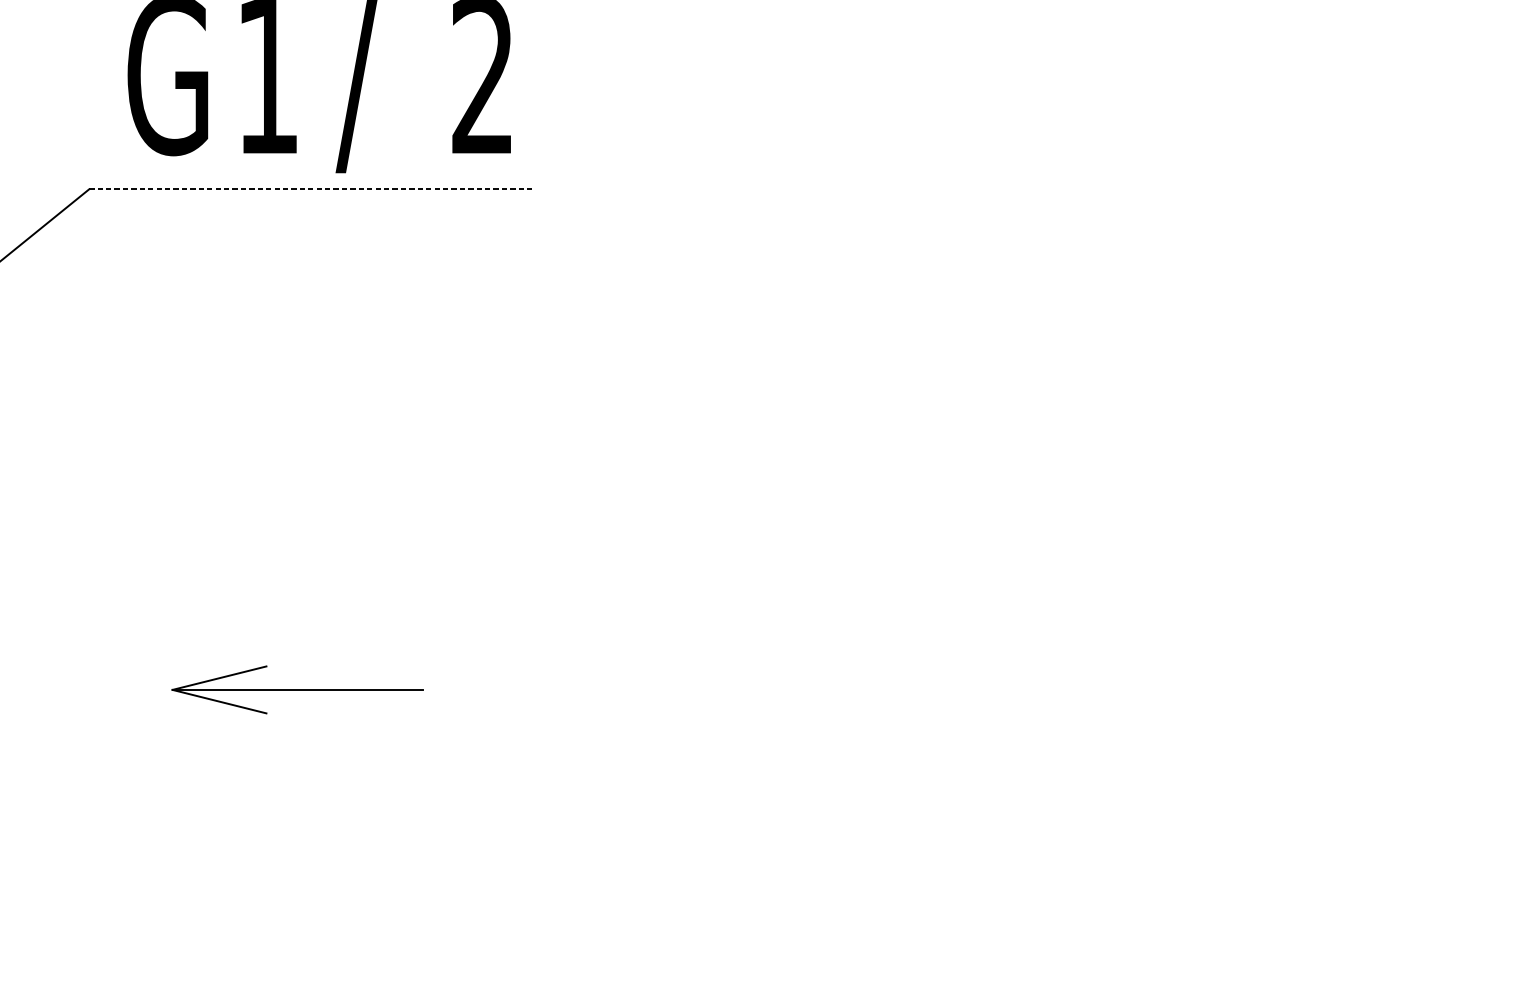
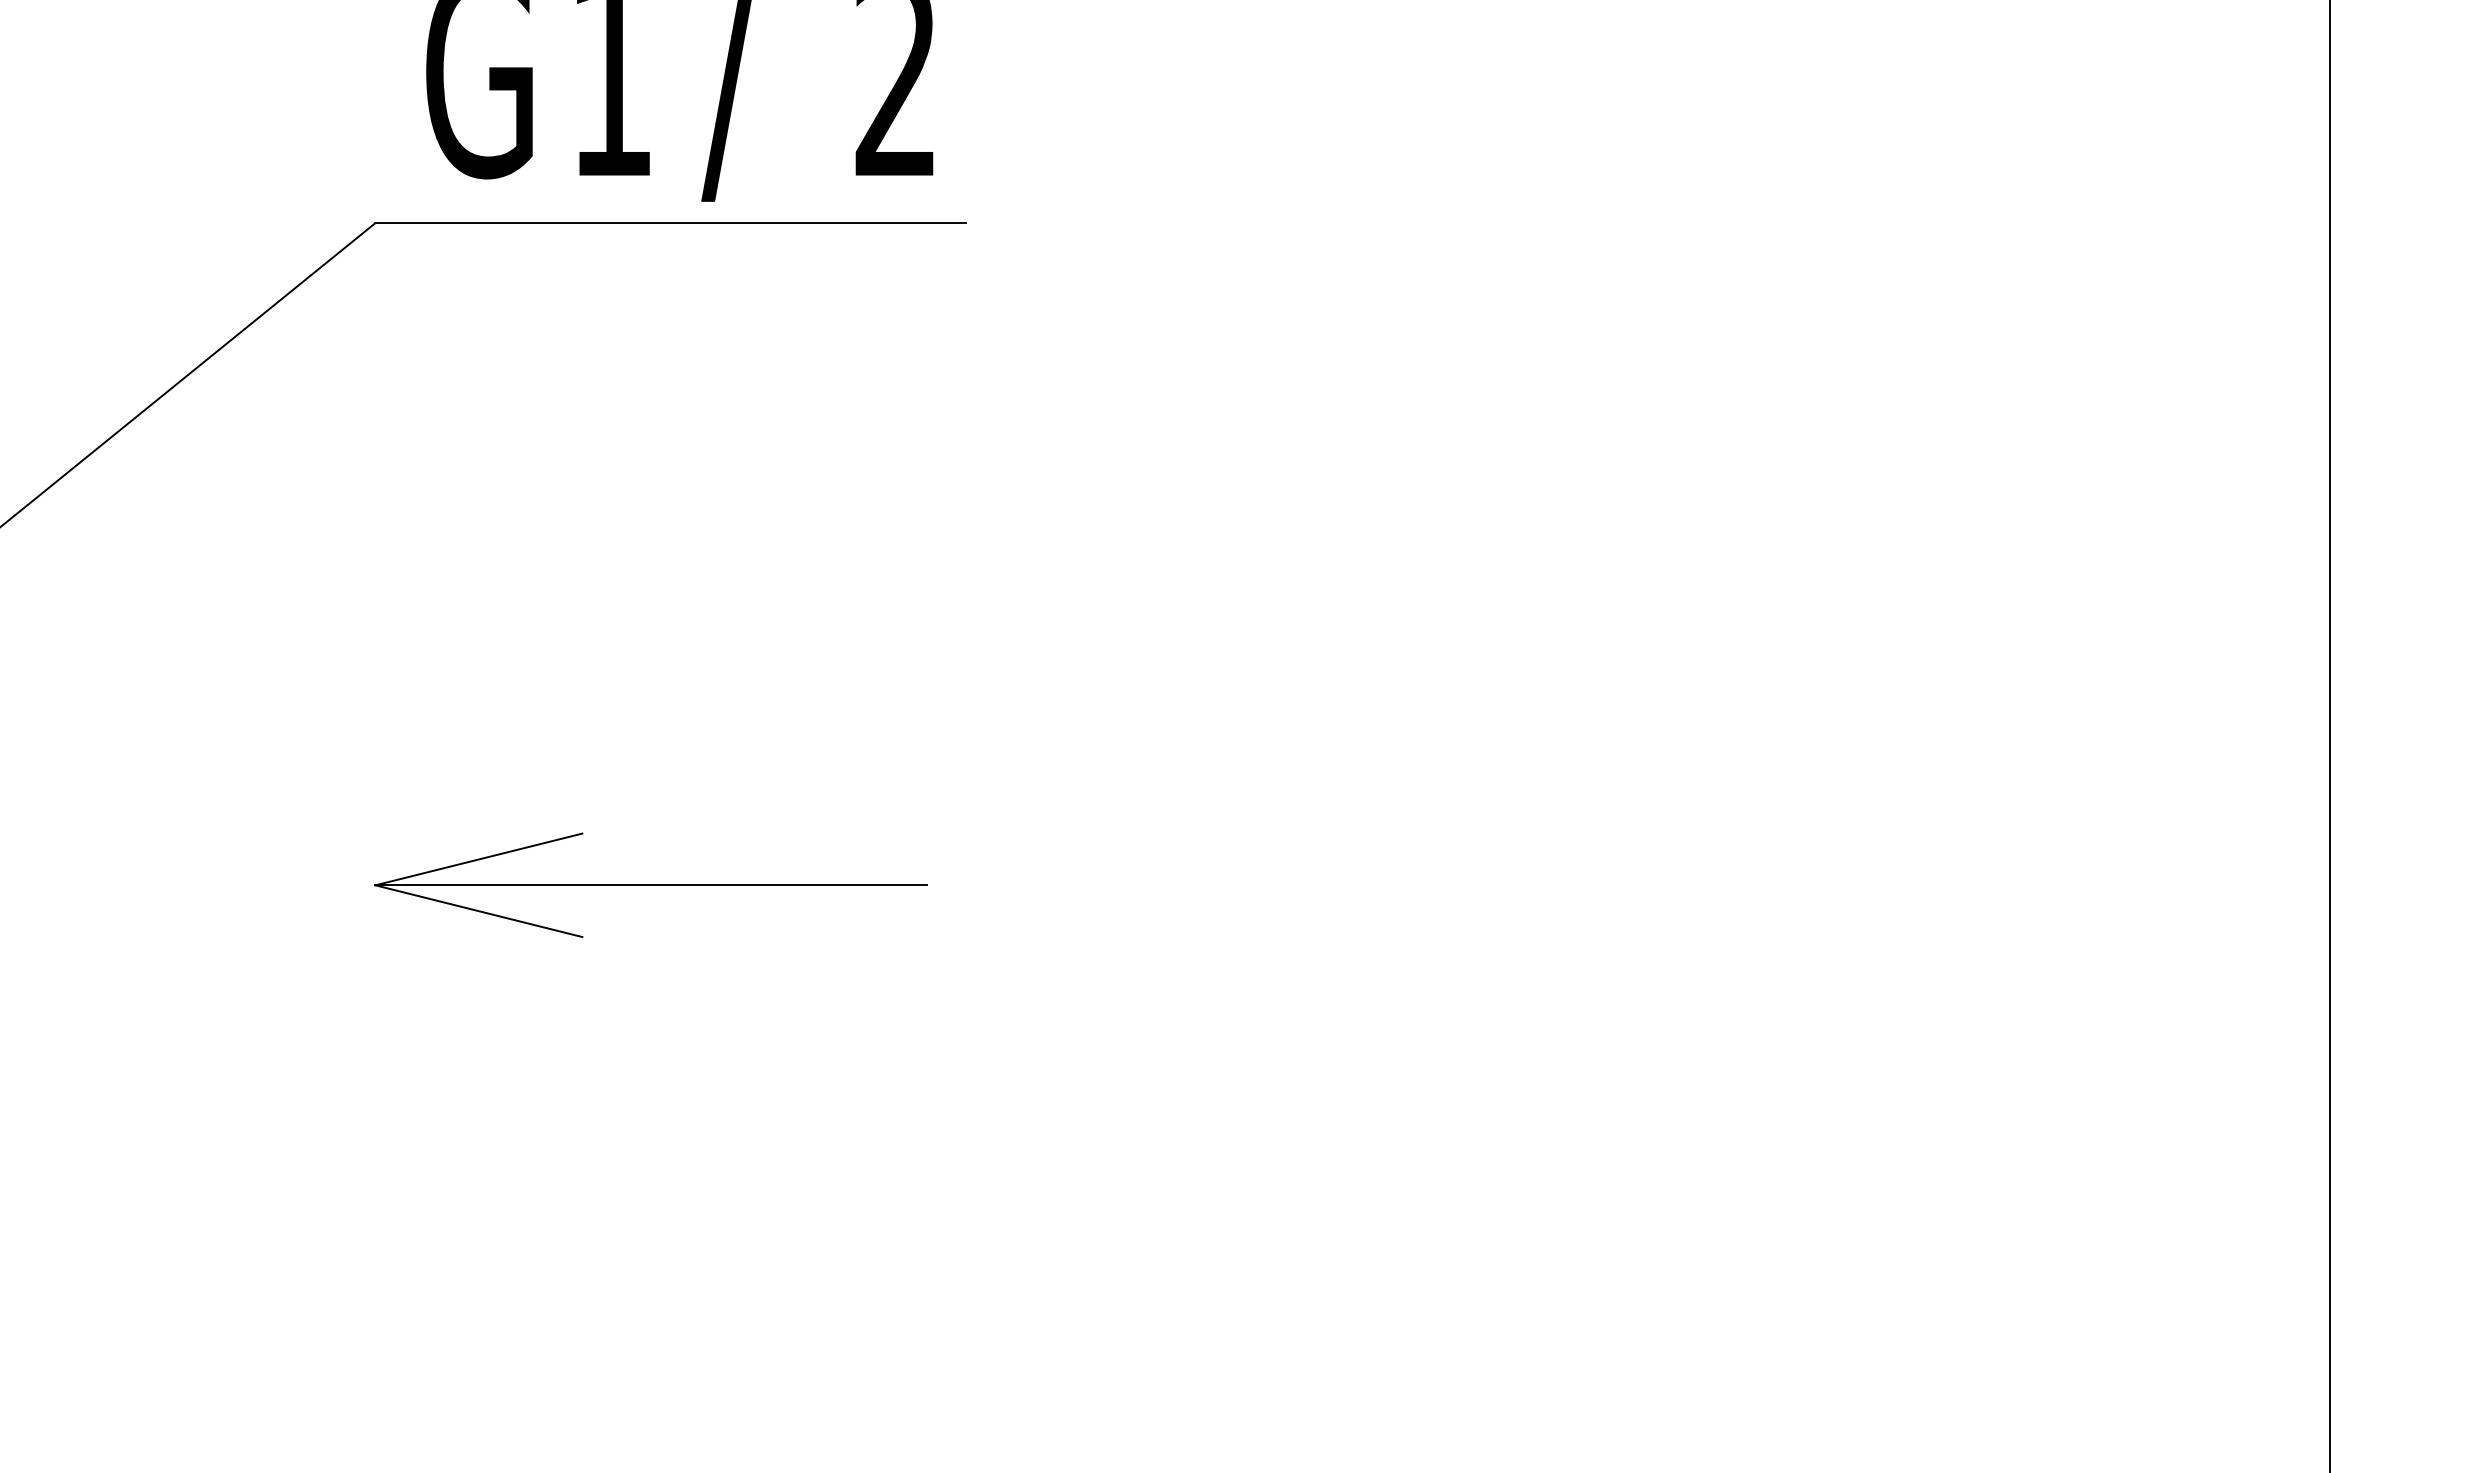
line: (313, 189) -> (671, 223), dashed -> solid
part: (297, 689) -> (650, 884), size x1.67

